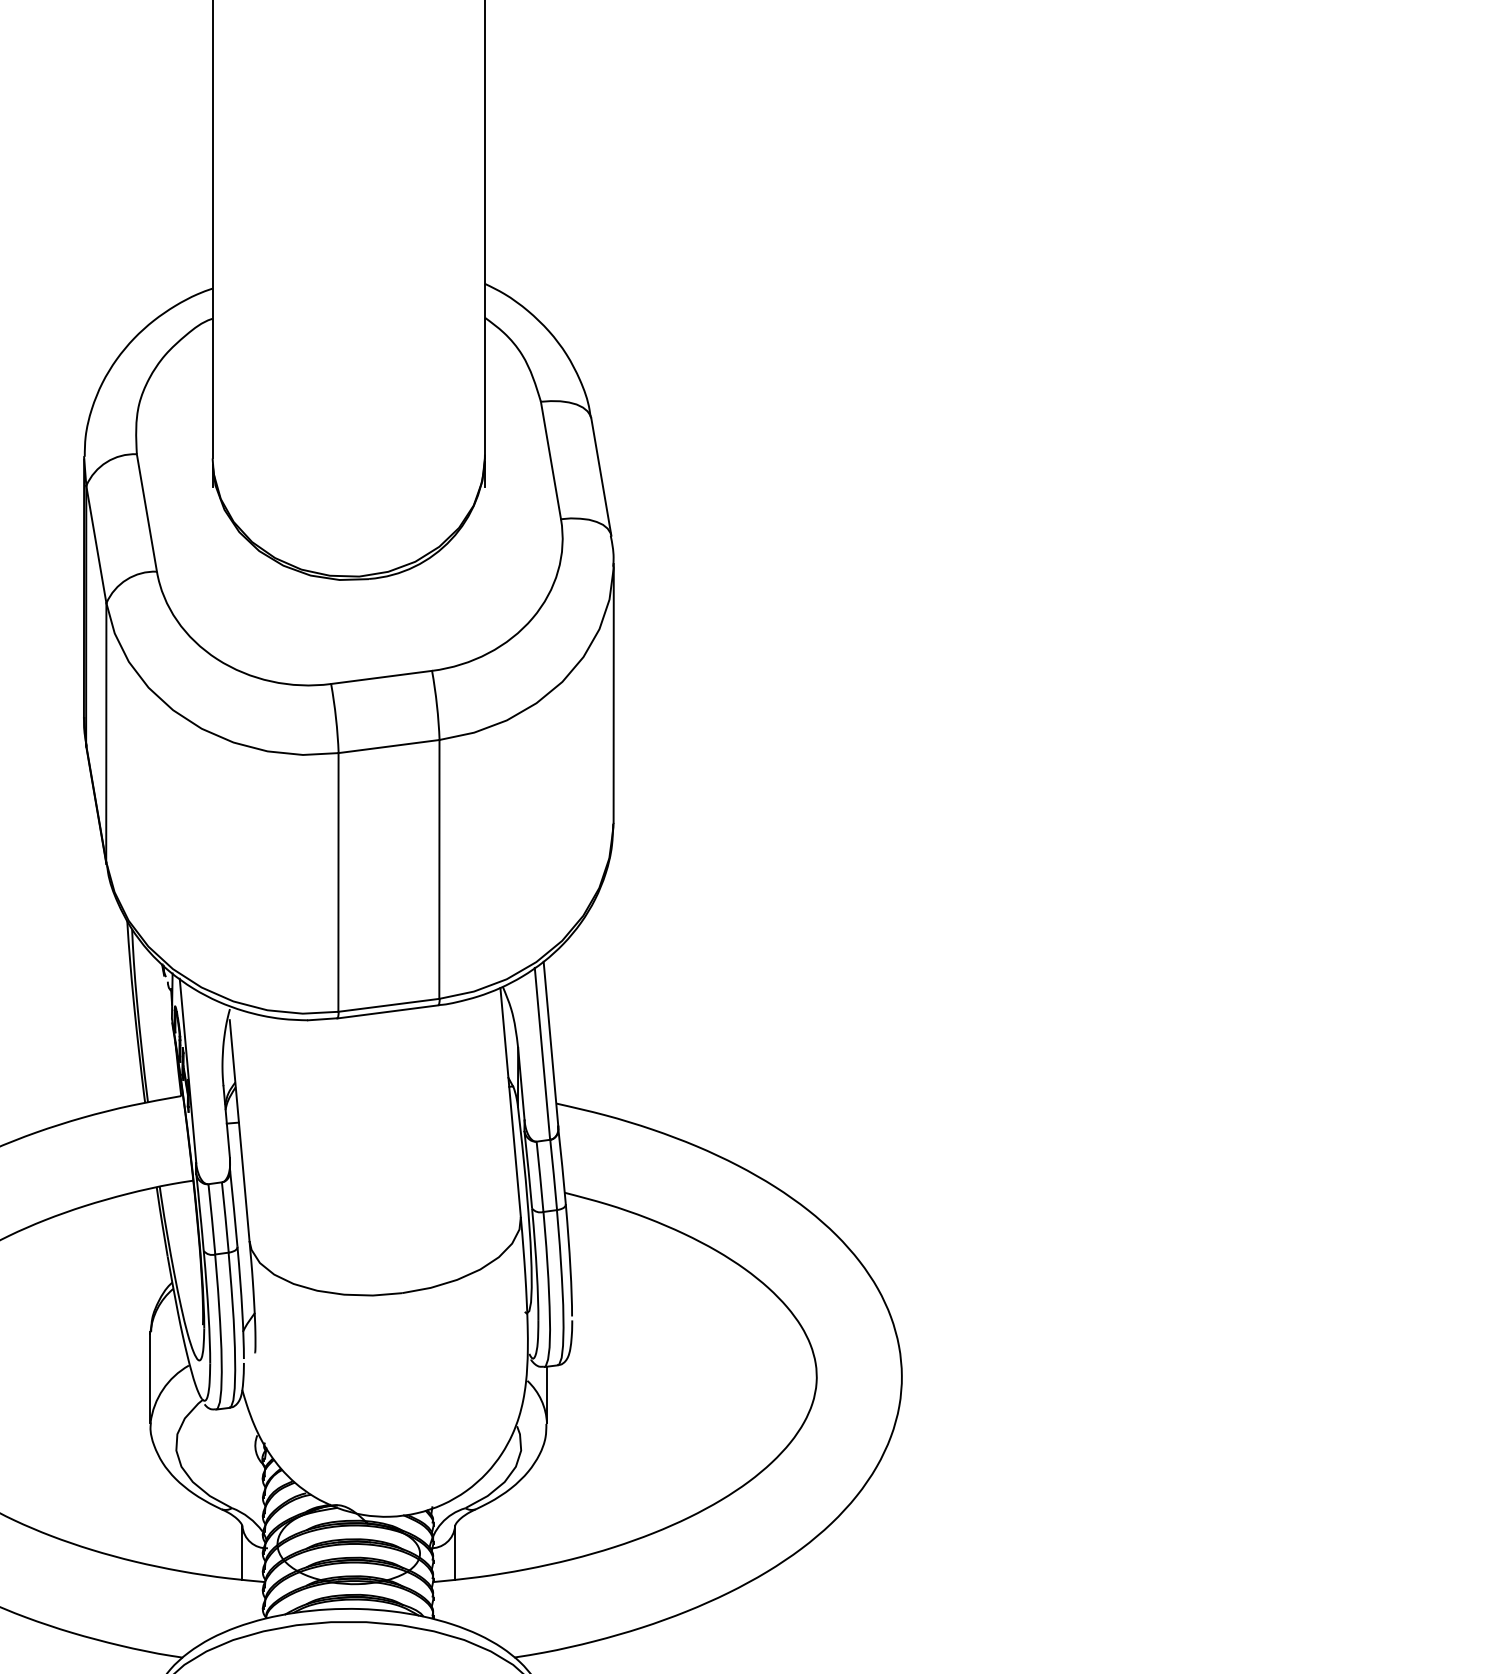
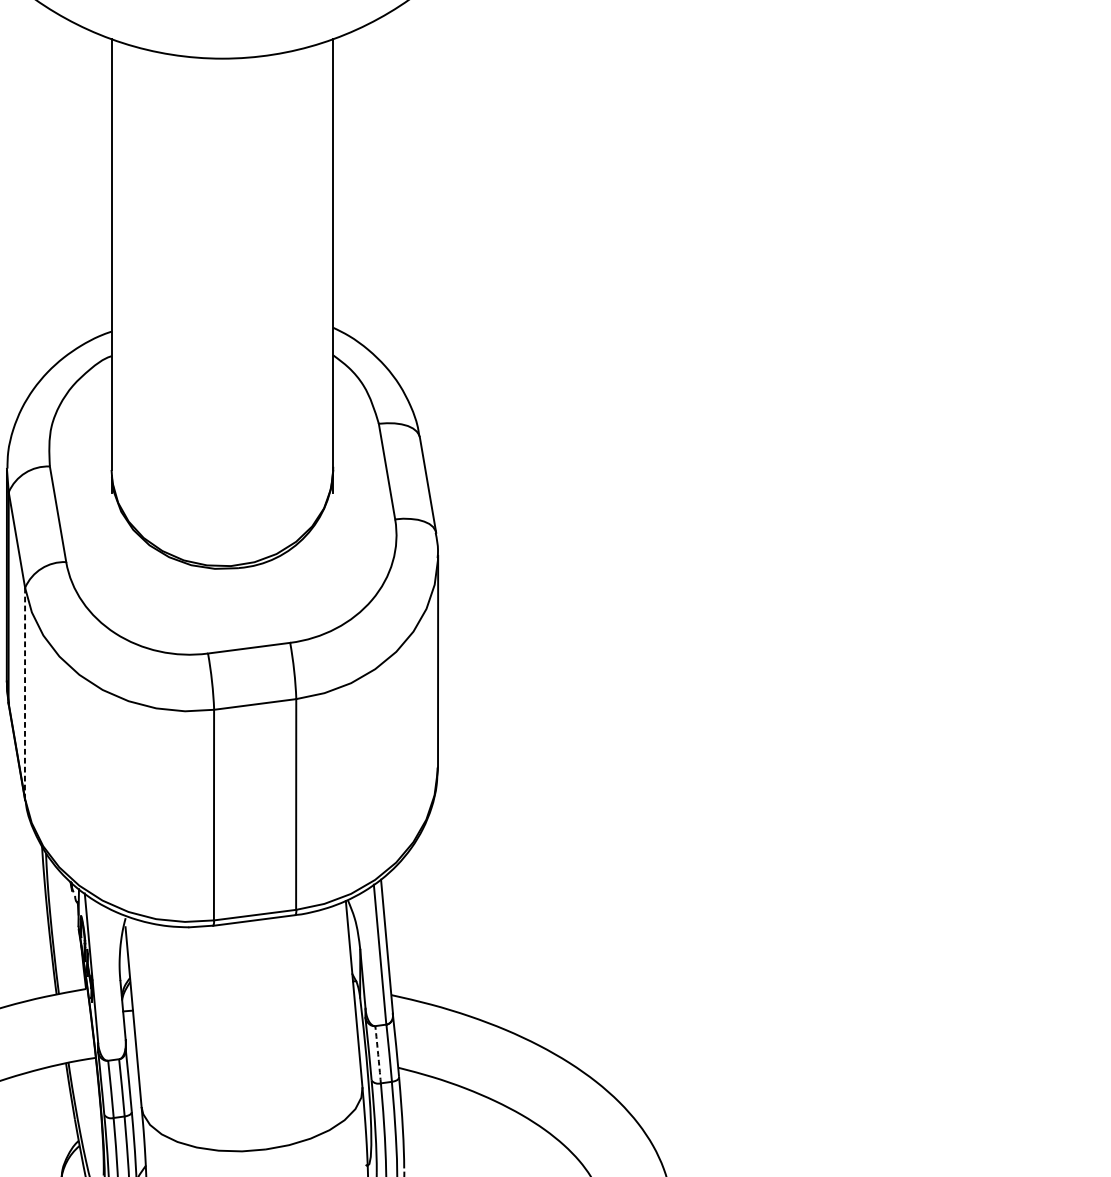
line: (106, 733) -> (25, 693), solid -> dashed
arc: (540, 1176) -> (378, 1054), solid -> dashed

